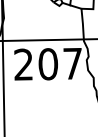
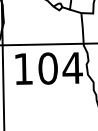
text: (48, 64) -> (48, 68), 207 -> 104

